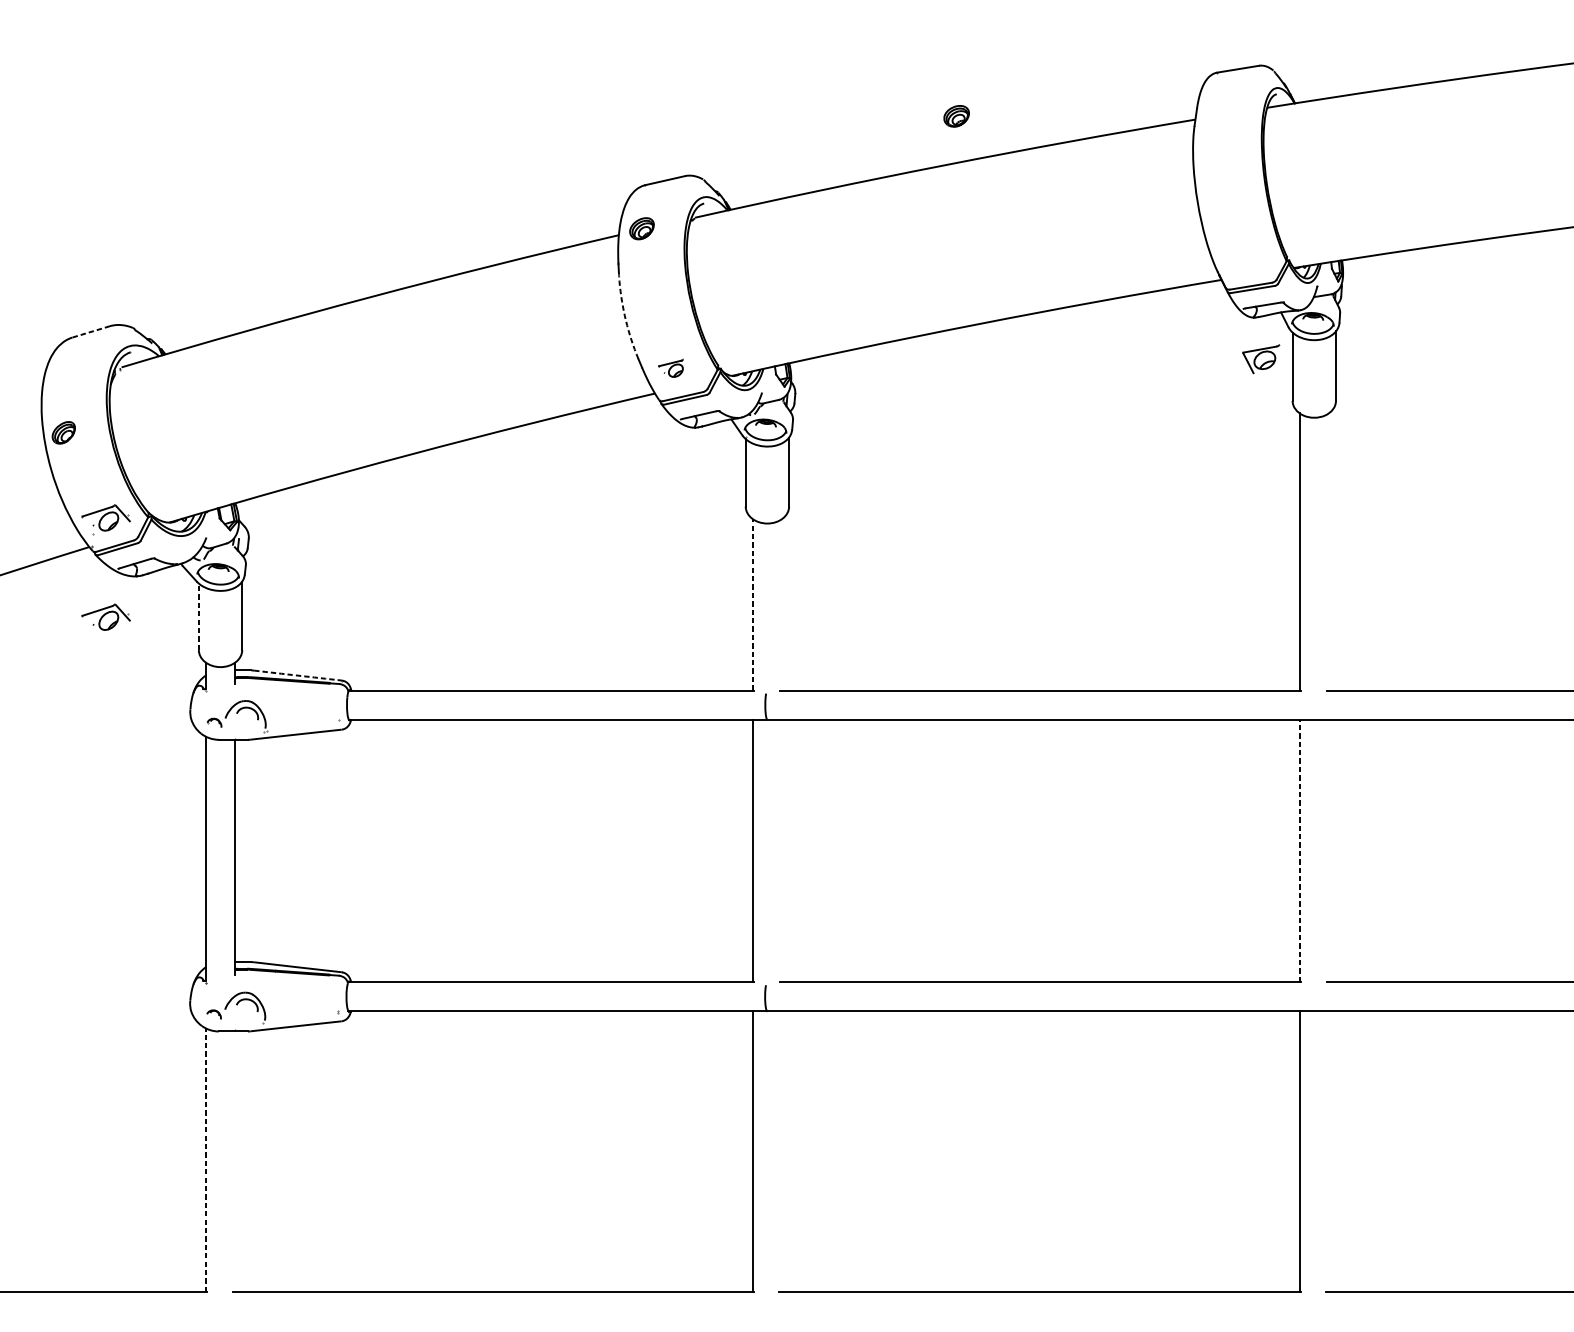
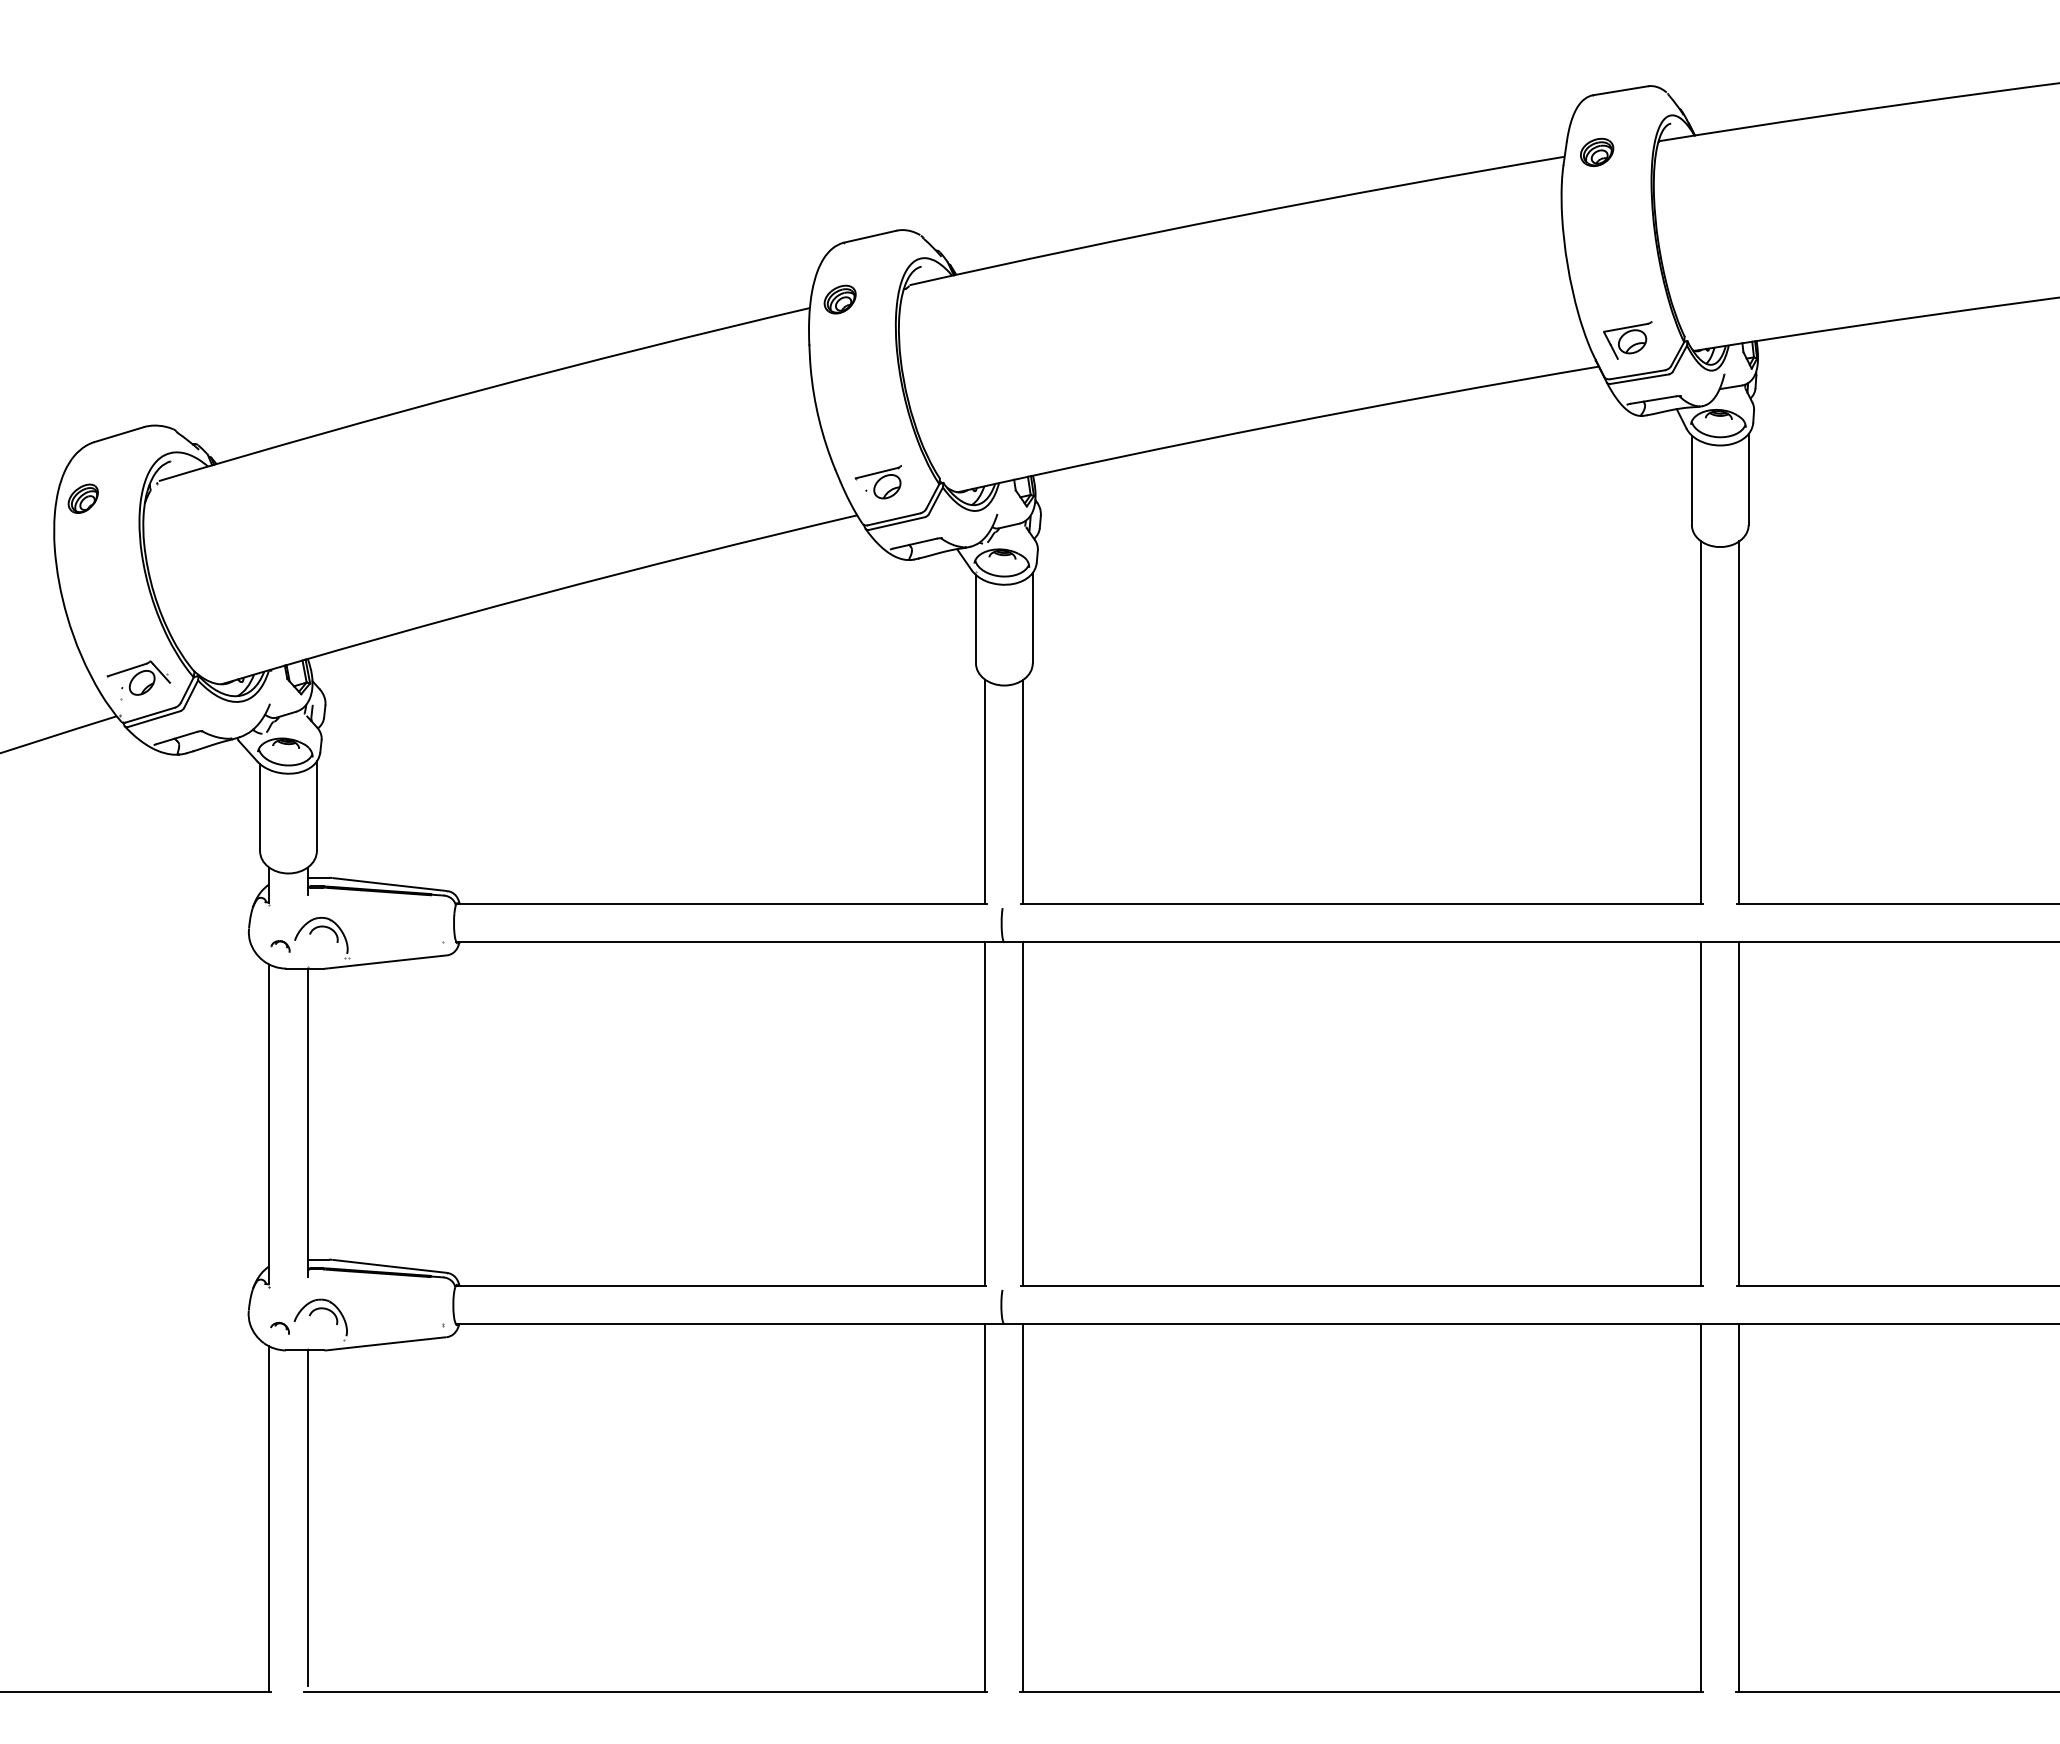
part: (956, 115) -> (1597, 151), moved
line: (624, 314) -> (817, 412), dashed -> solid
line: (91, 331) -> (119, 434), dashed -> solid
part: (1260, 359) -> (1627, 340), moved
part: (670, 368) -> (877, 482), size x1.43
part: (63, 432) -> (82, 498), moved
line: (1328, 551) -> (1739, 722), added
line: (753, 604) -> (985, 791), dashed -> solid
line: (782, 604) -> (1023, 791), added
part: (105, 616) -> (138, 807), removed
line: (199, 616) -> (260, 807), dashed -> solid
line: (297, 675) -> (389, 884), dashed -> solid
line: (782, 850) -> (1023, 1113), added
line: (1328, 850) -> (1739, 1113), added
line: (1299, 851) -> (1701, 1114), dashed -> solid
line: (782, 1151) -> (1023, 1507), added
line: (1328, 1151) -> (1739, 1507), added
line: (235, 1159) -> (307, 1518), added
line: (206, 1160) -> (269, 1519), dashed -> solid

